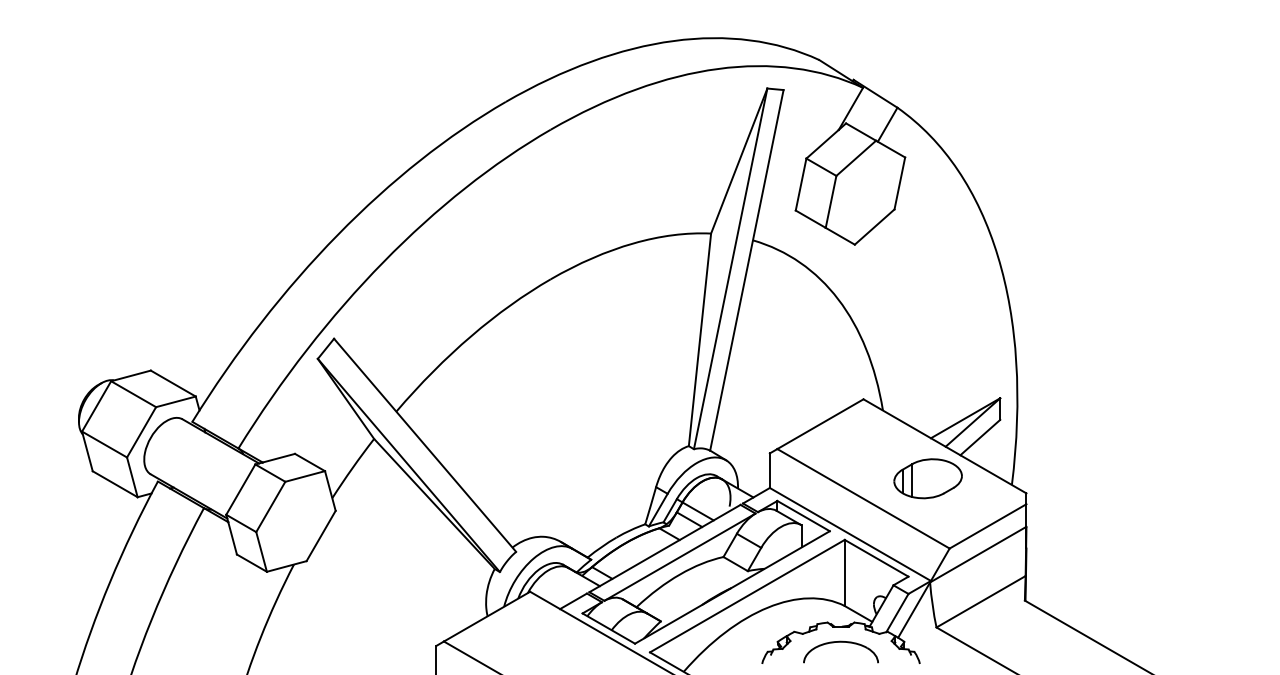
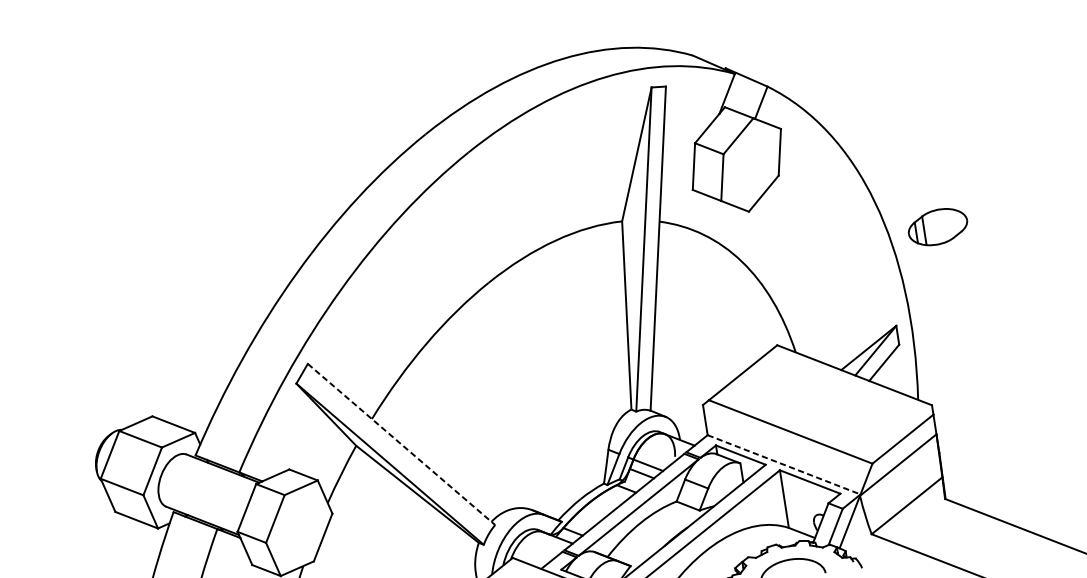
line: (425, 445) -> (401, 444), solid -> dashed
part: (927, 478) -> (937, 226), moved
line: (850, 534) -> (784, 464), solid -> dashed

